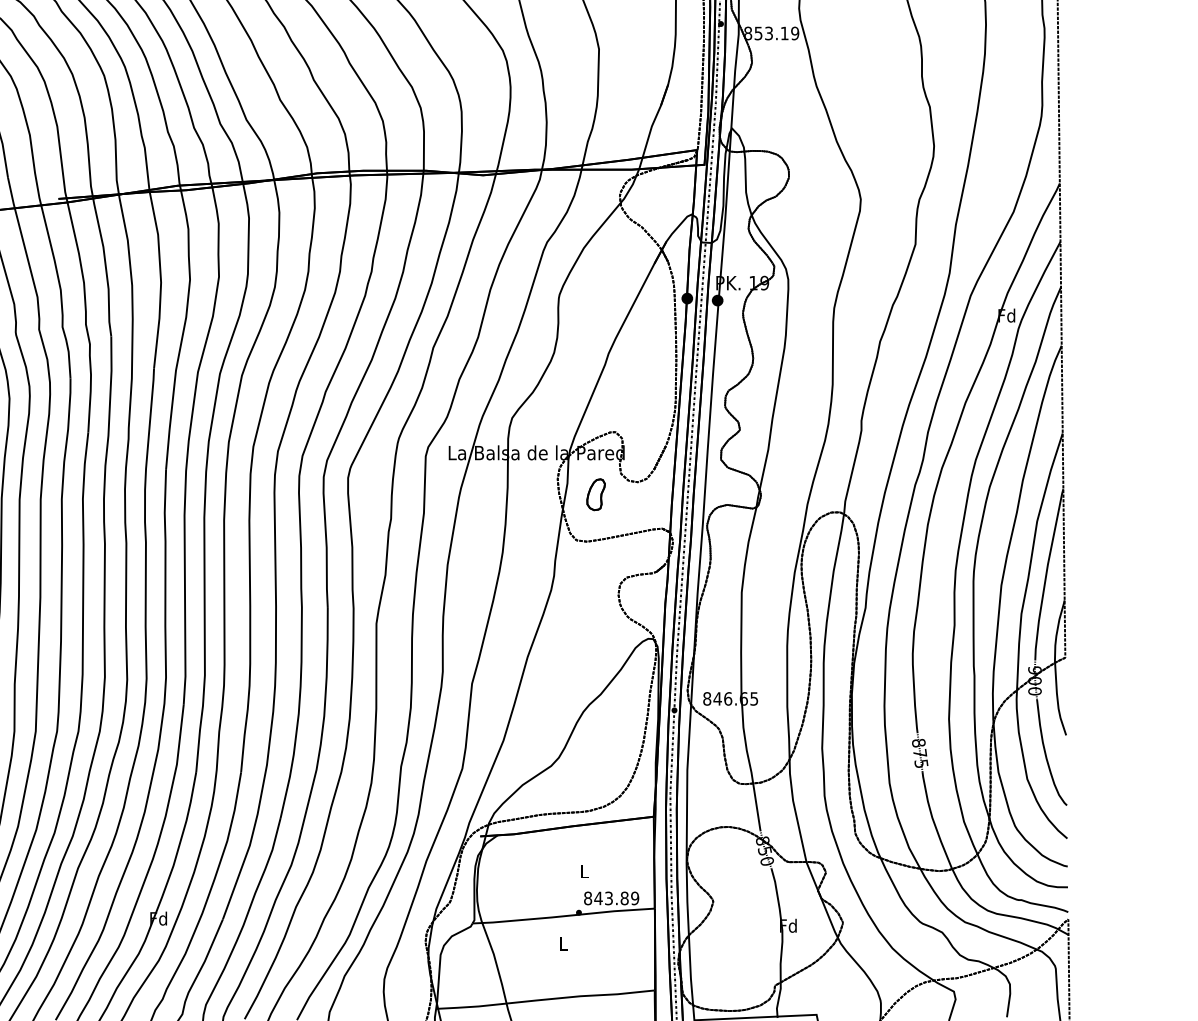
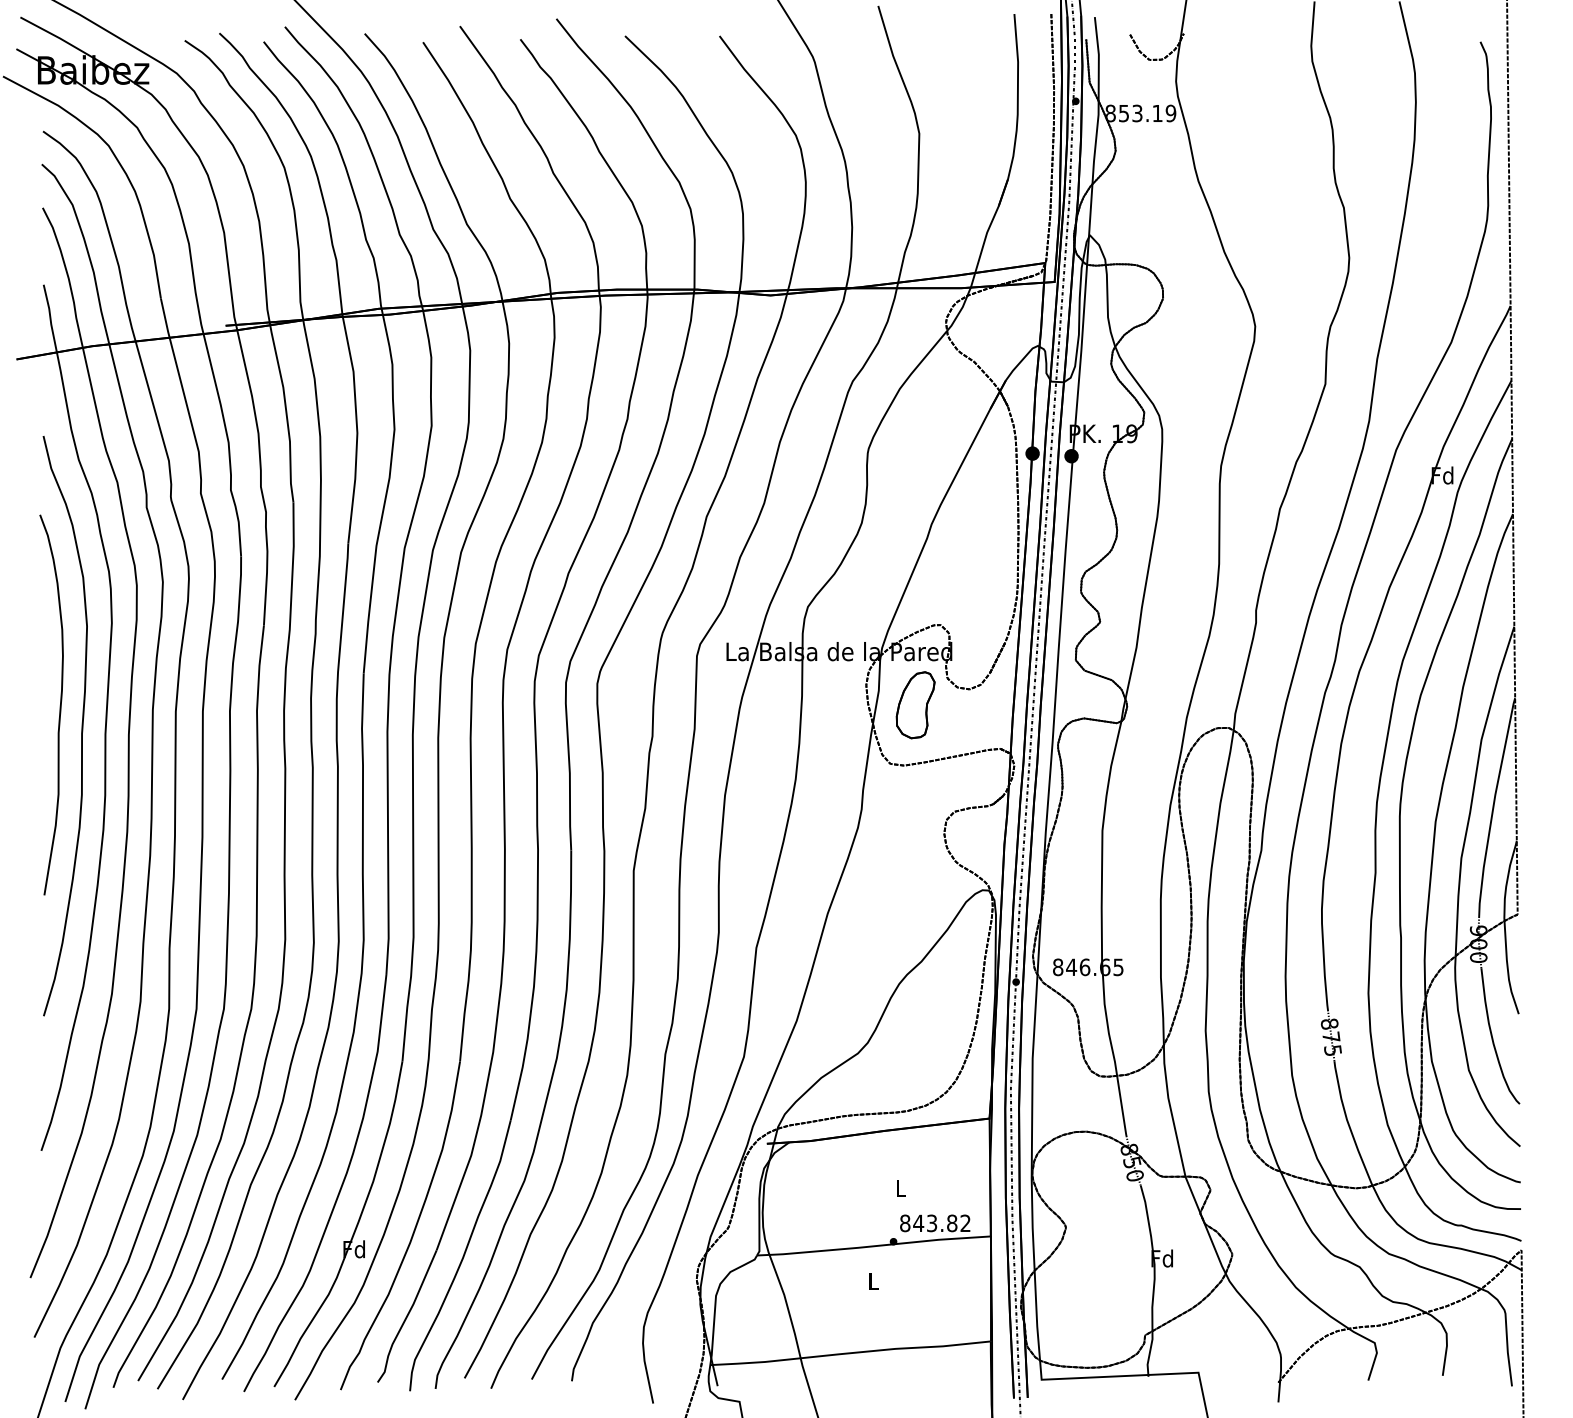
part: (596, 494) -> (915, 705), size x1.67
text: (635, 898) -> (965, 1223), 843.89 -> 843.82

